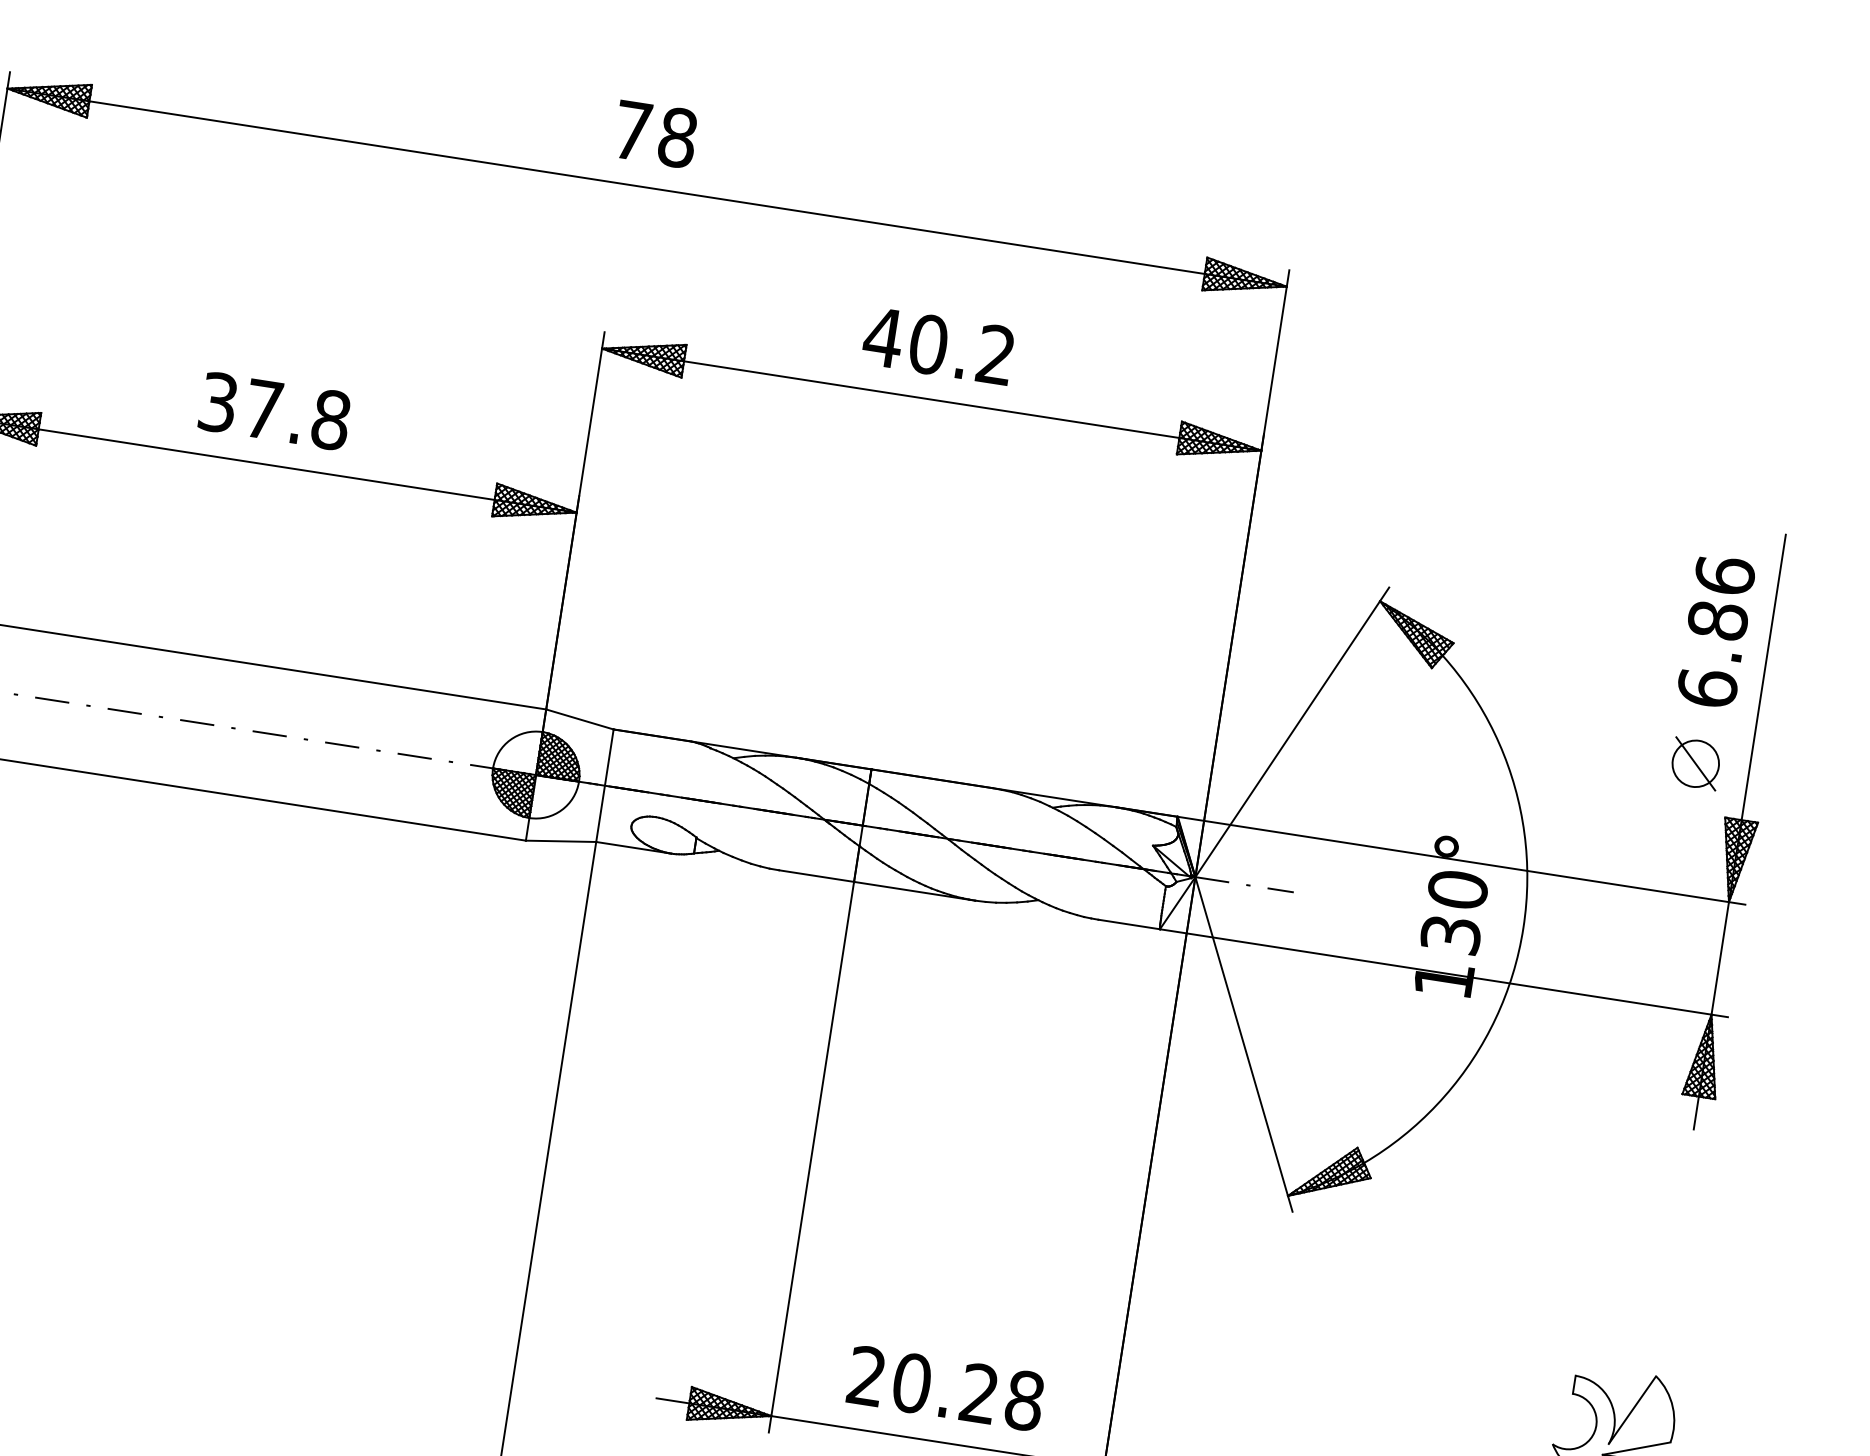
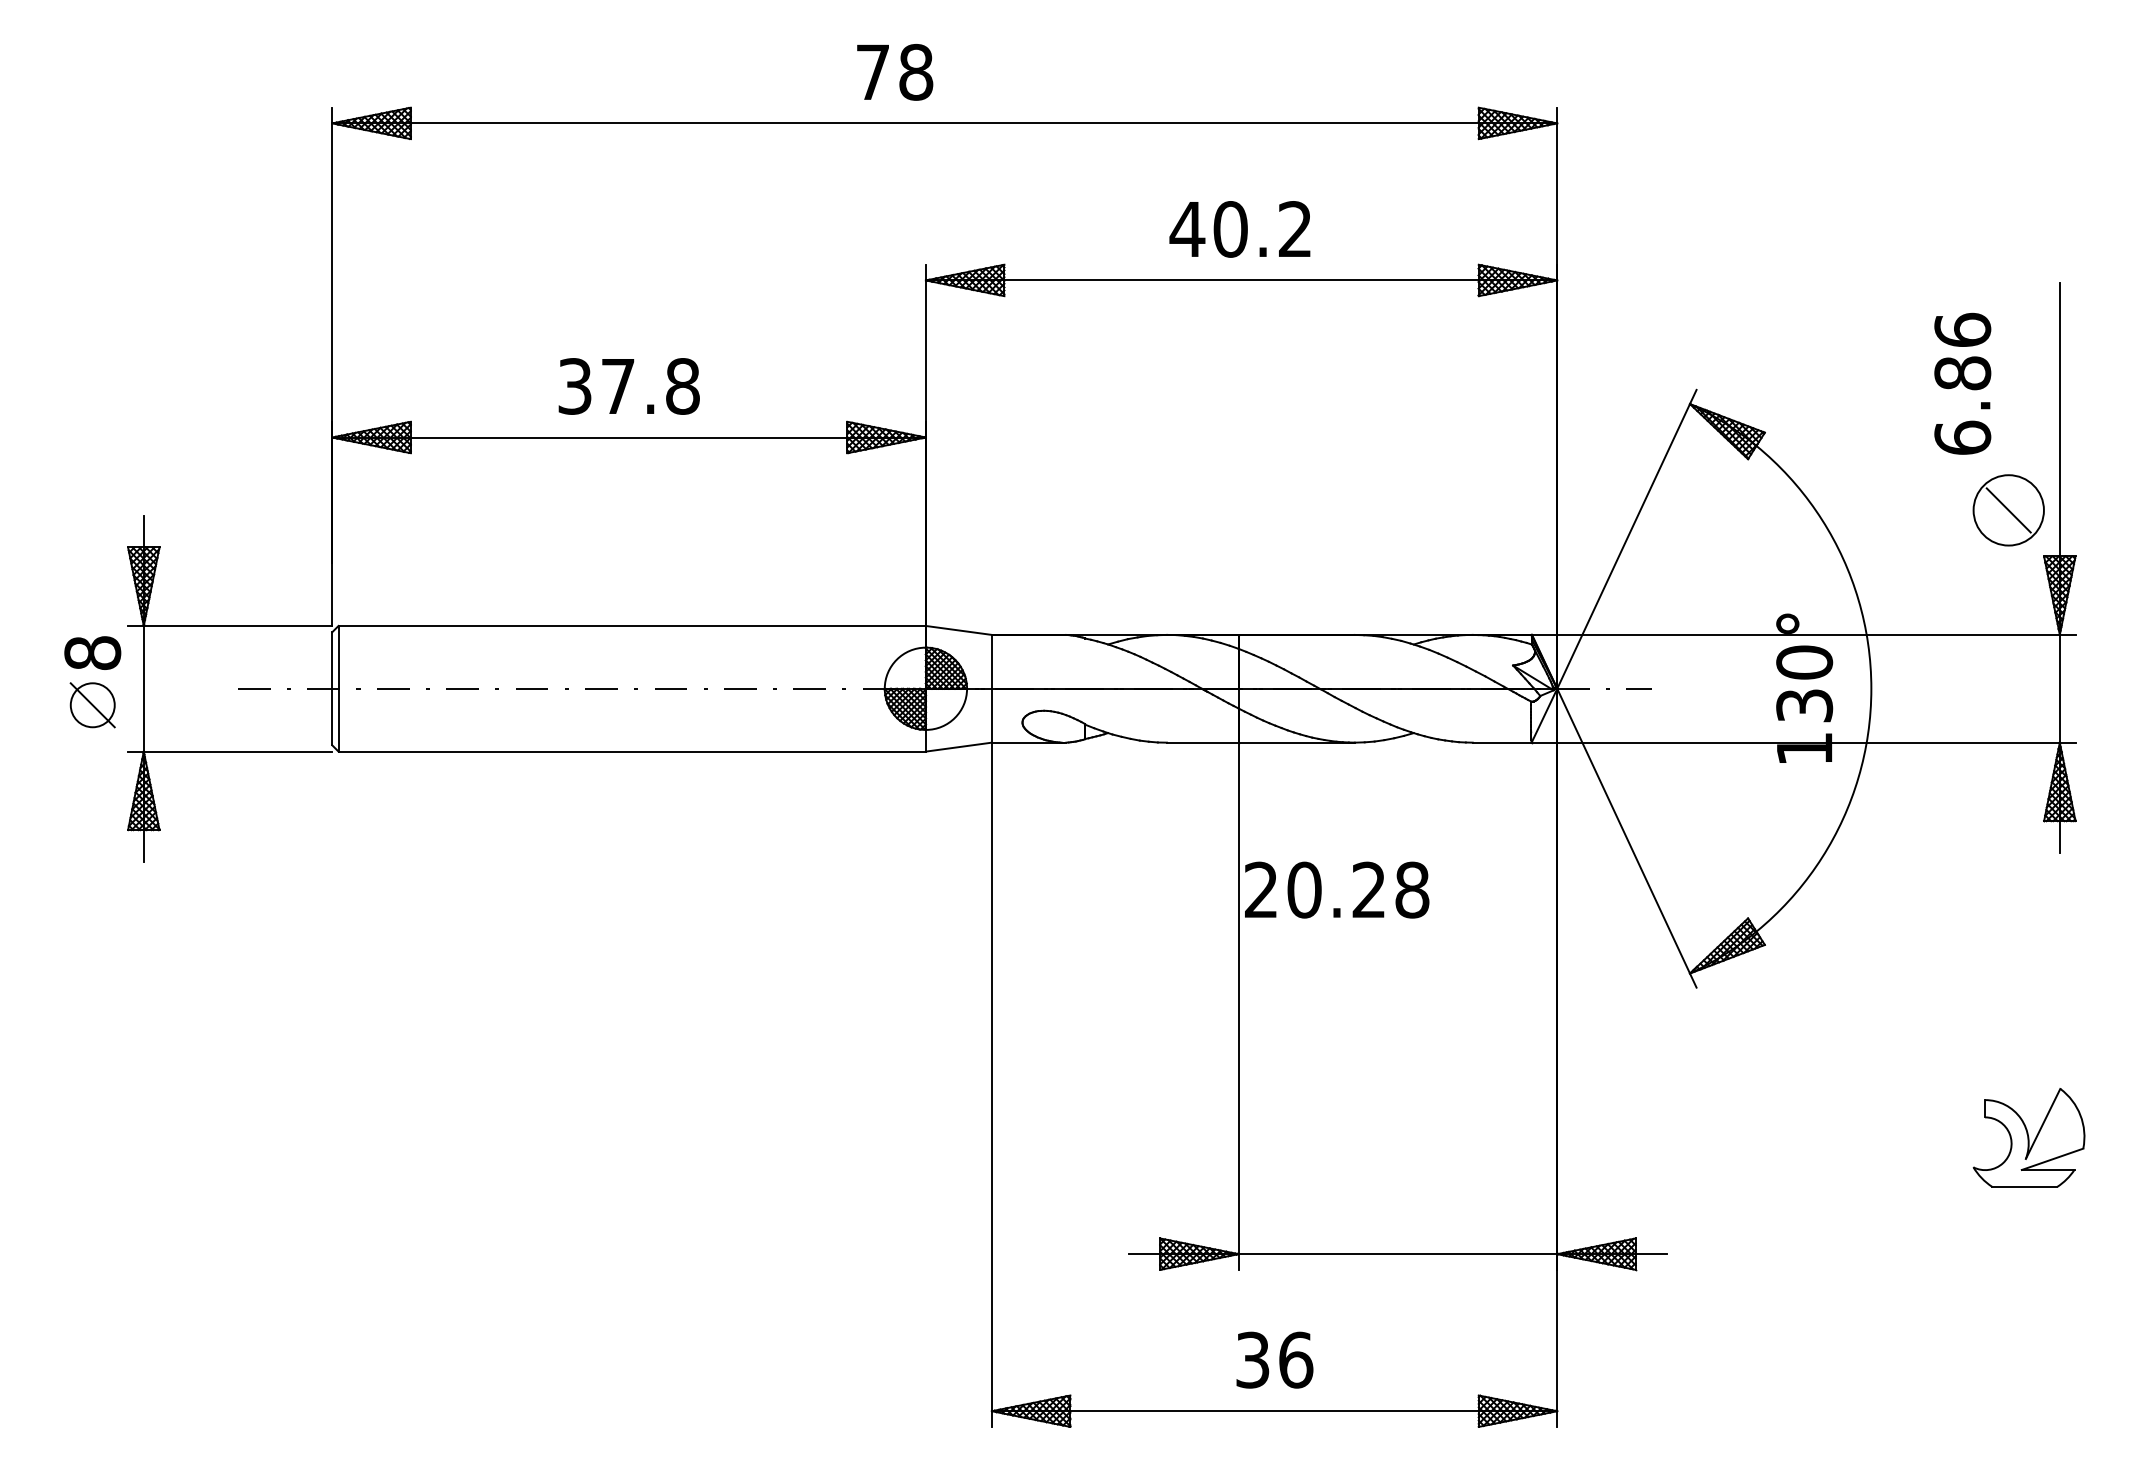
text: (656, 134) -> (895, 72), moved
text: (1716, 631) -> (1962, 383), moved
circle: (1695, 763) -> (2008, 510), size x1.6
text: (946, 1387) -> (1337, 889), moved

